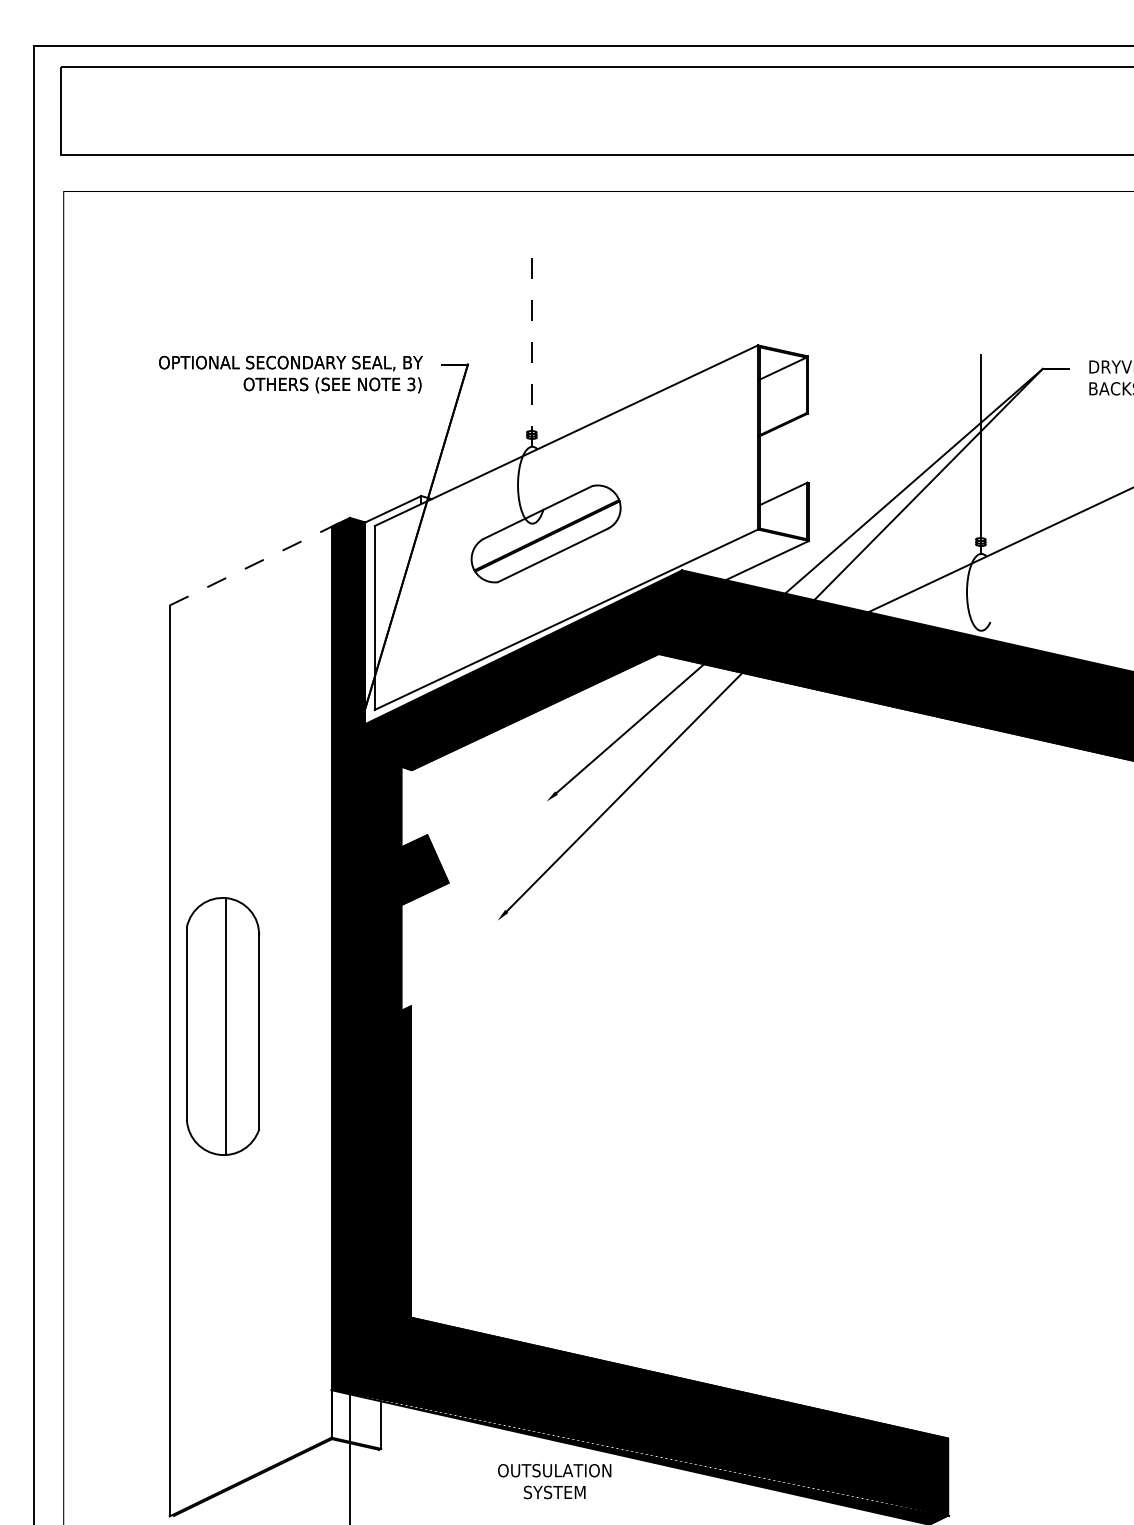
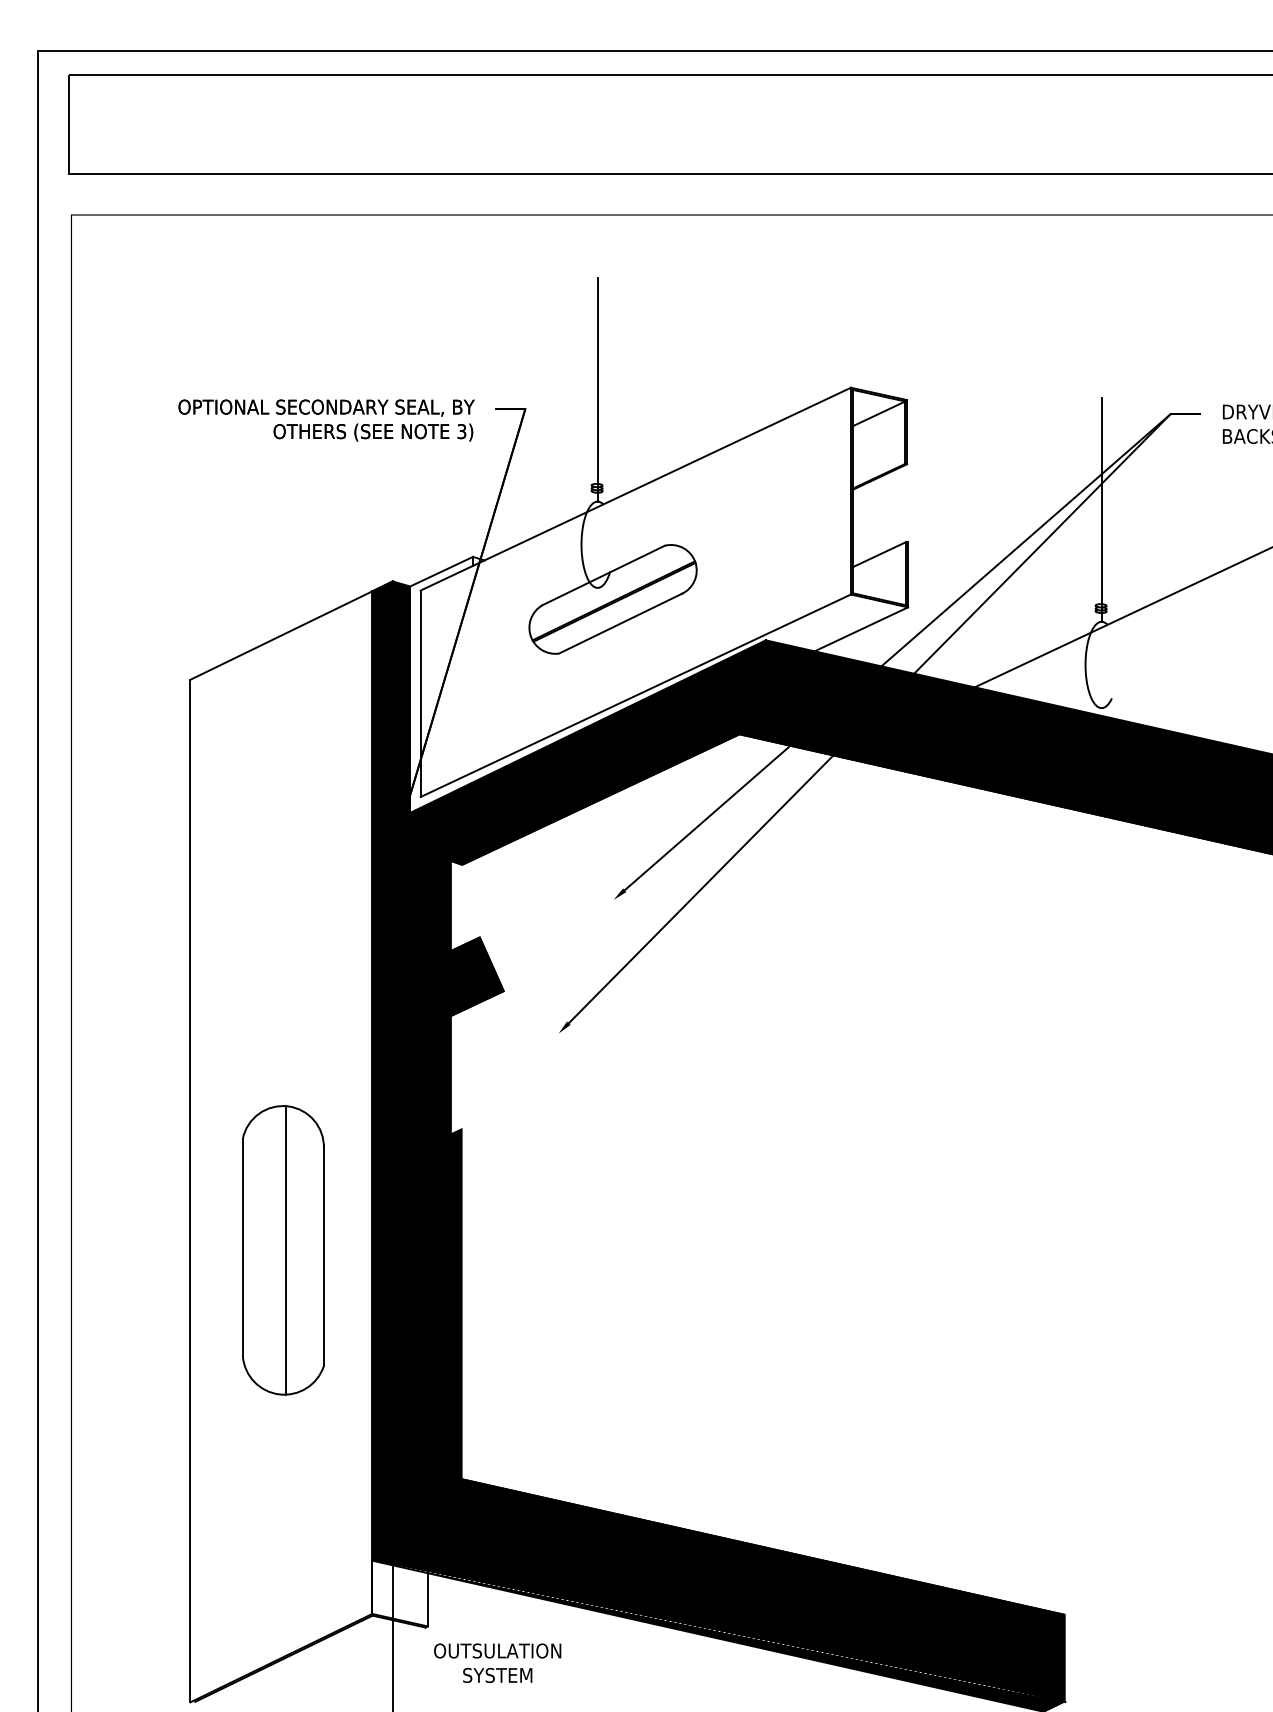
line: (532, 346) -> (597, 389), dashed -> solid
line: (260, 561) -> (292, 630), dashed -> solid
part: (223, 1026) -> (283, 1250), moved
text: (554, 1480) -> (497, 1662), moved

